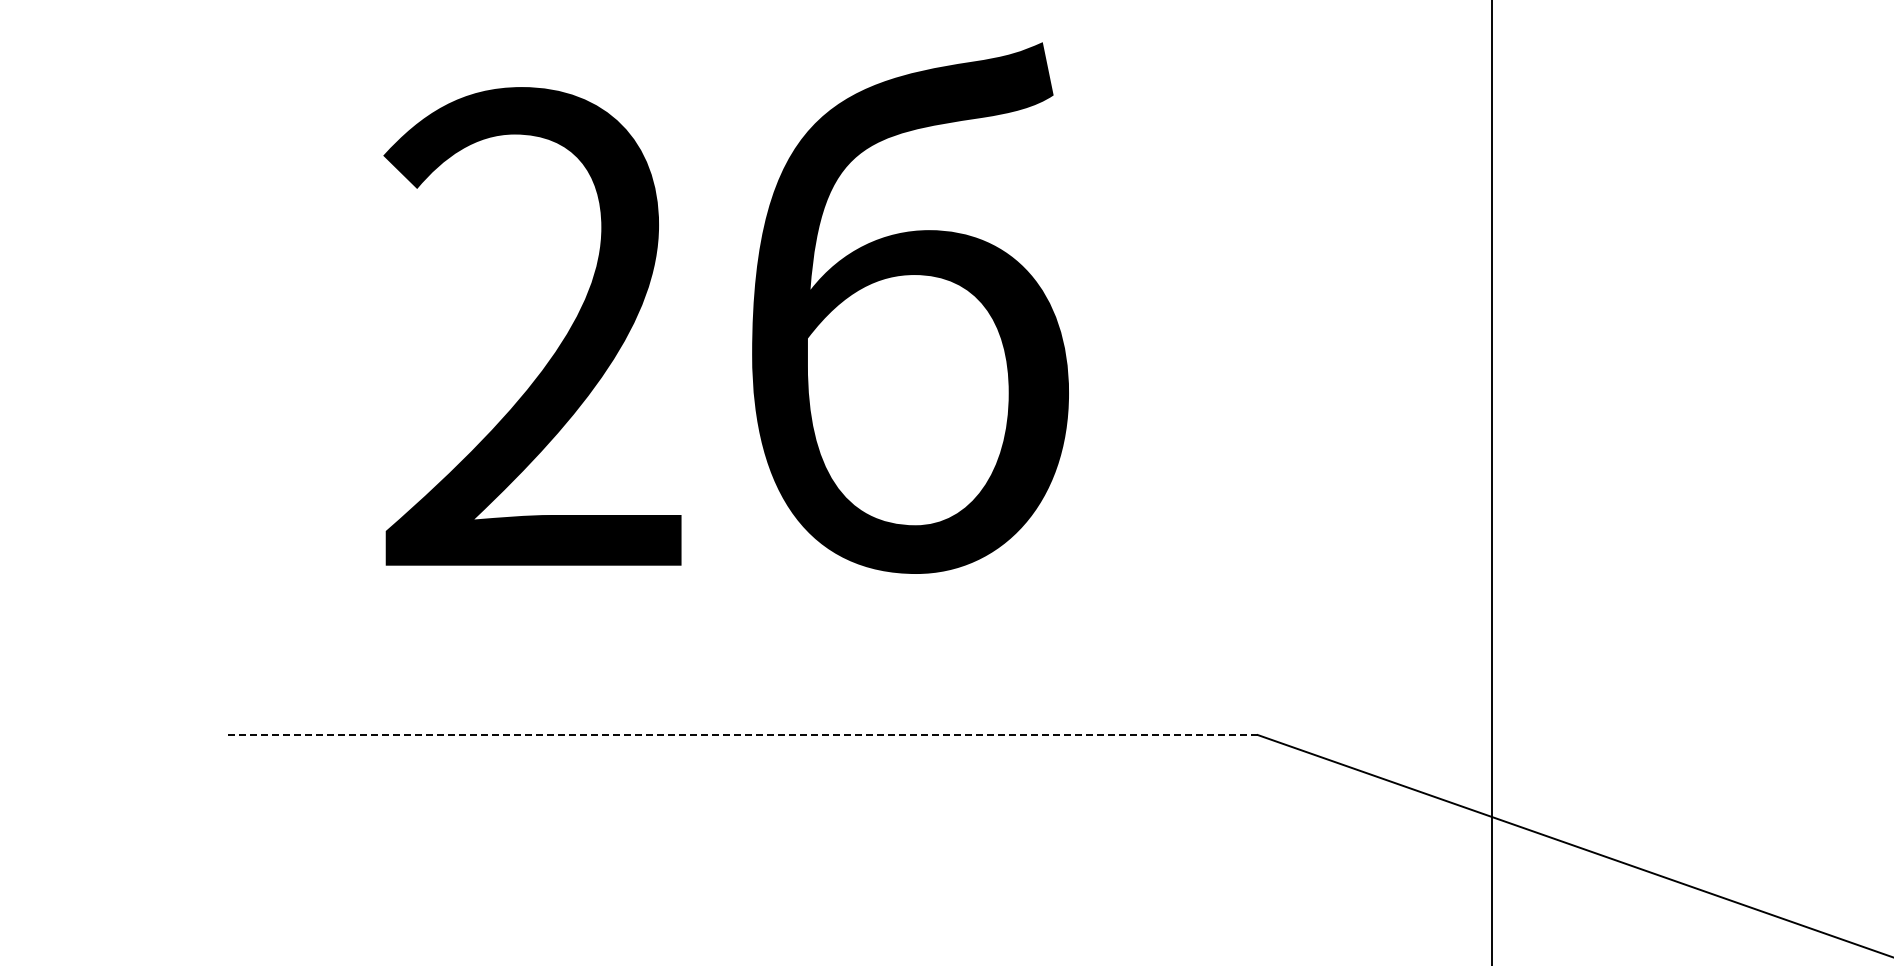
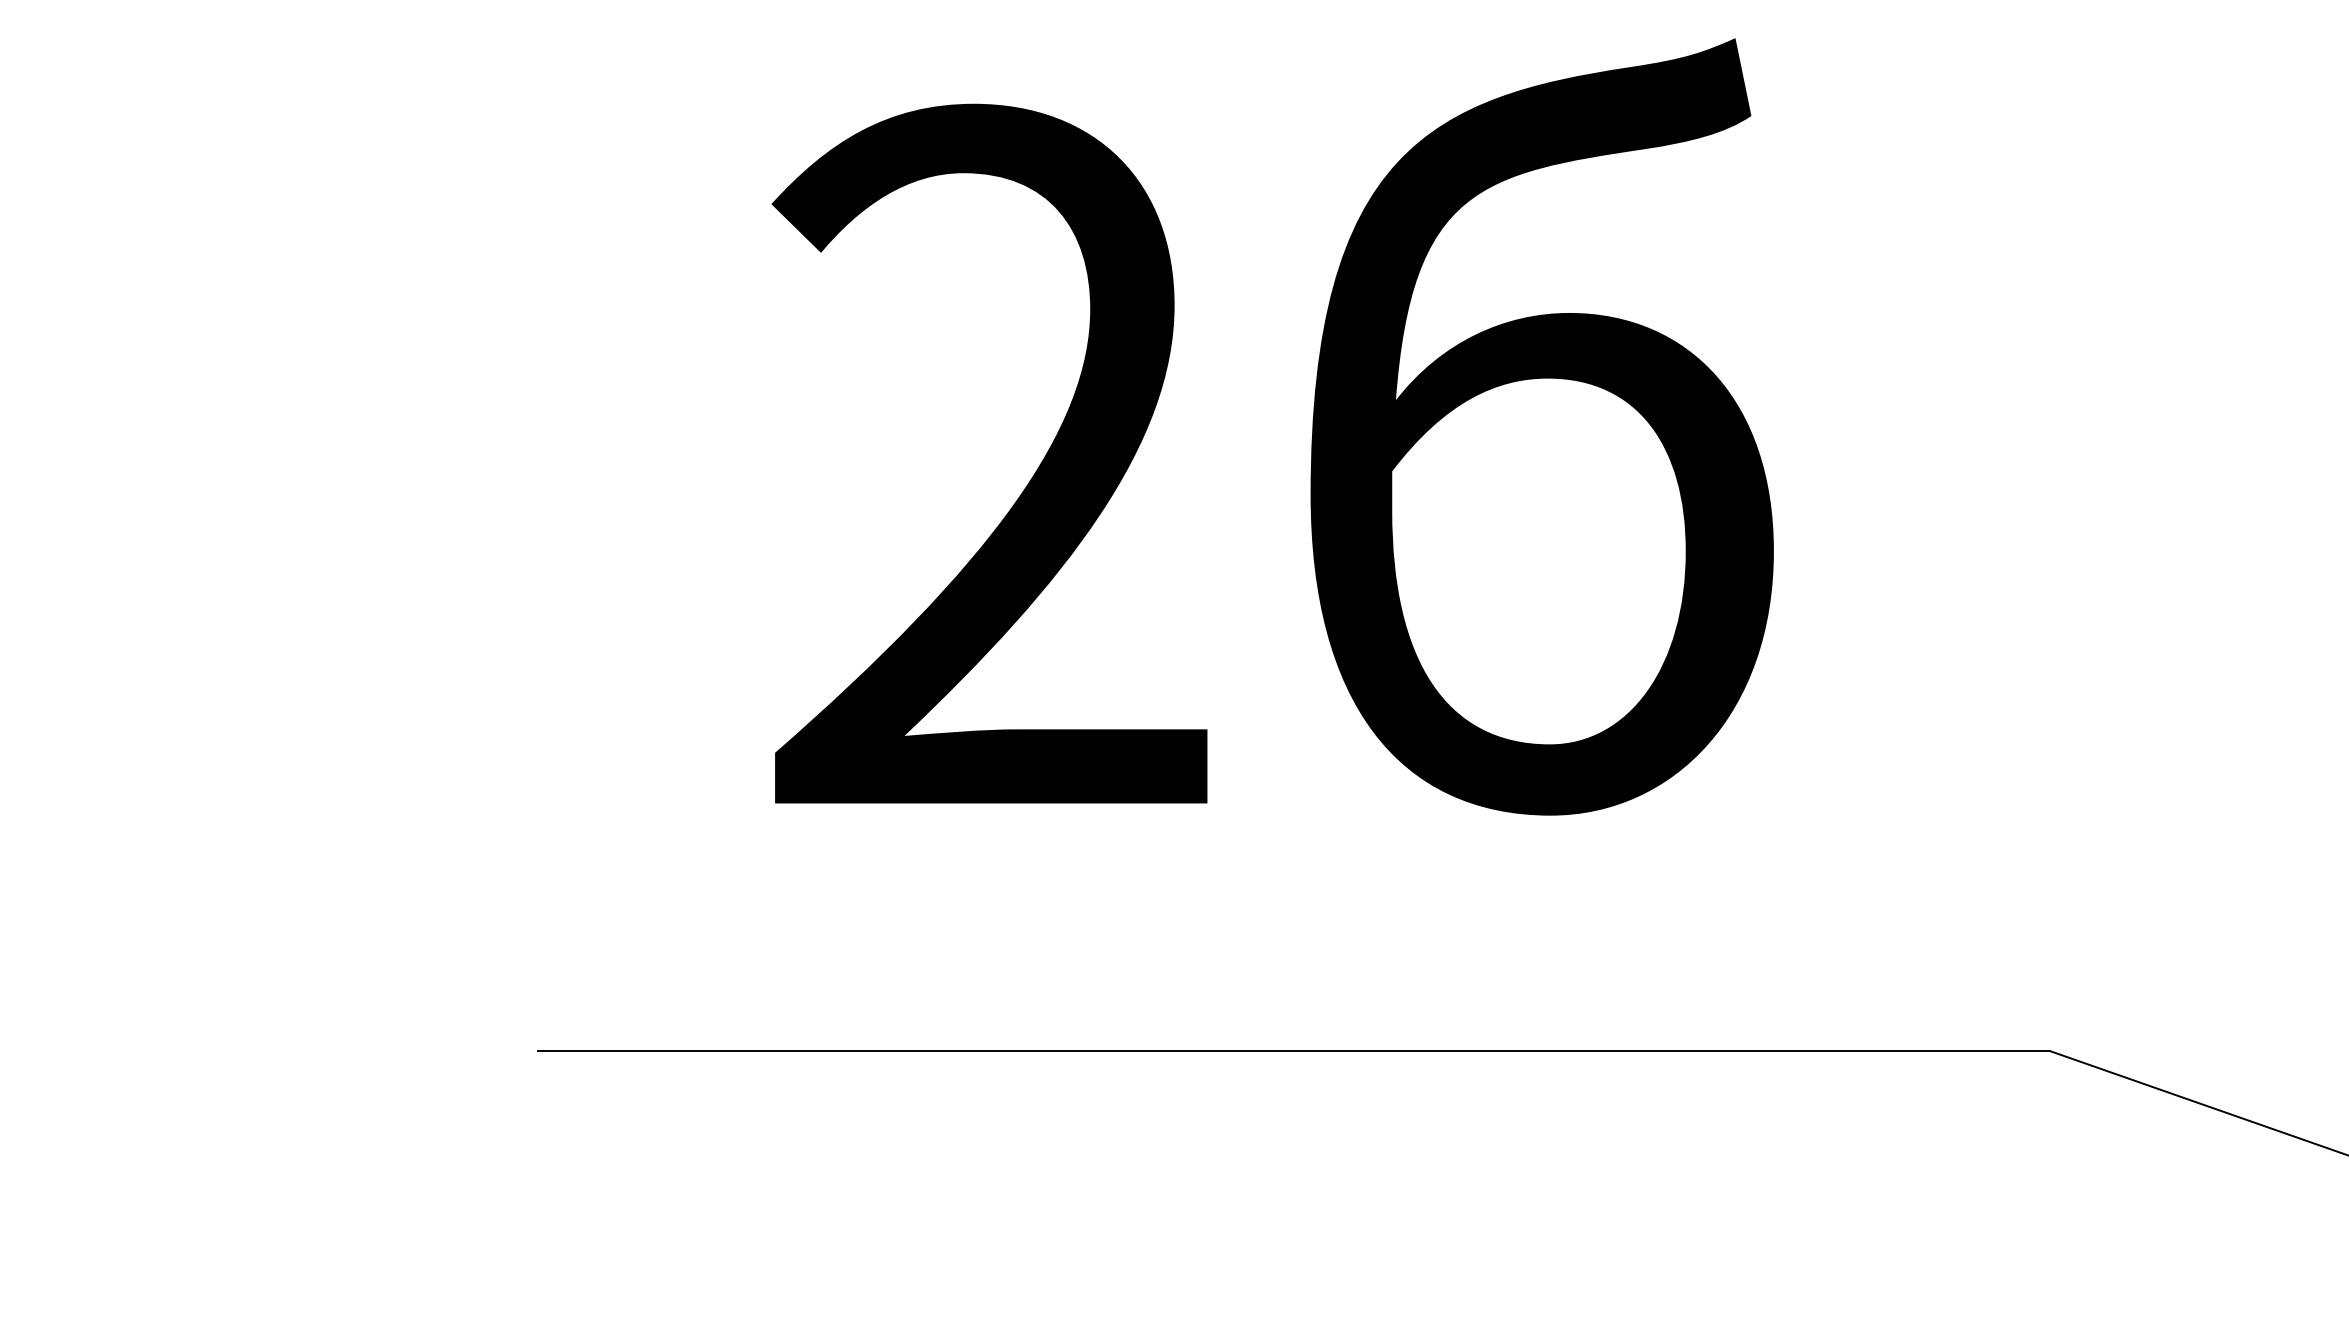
line: (740, 734) -> (1293, 1050), dashed -> solid

